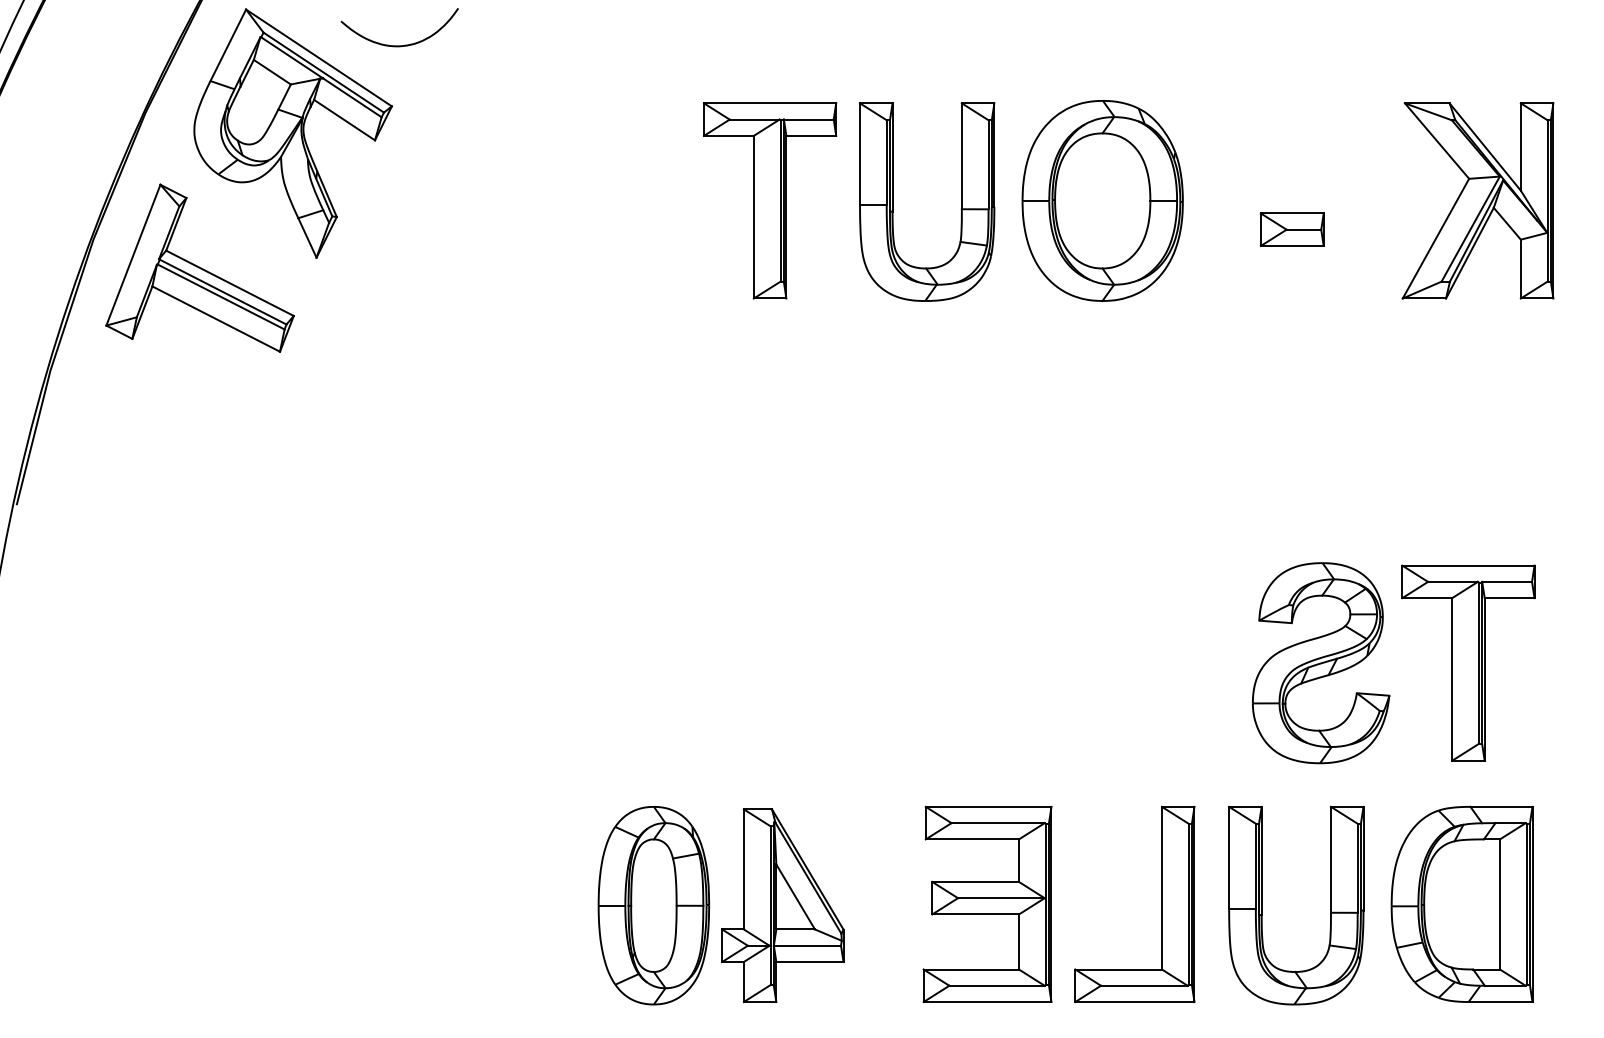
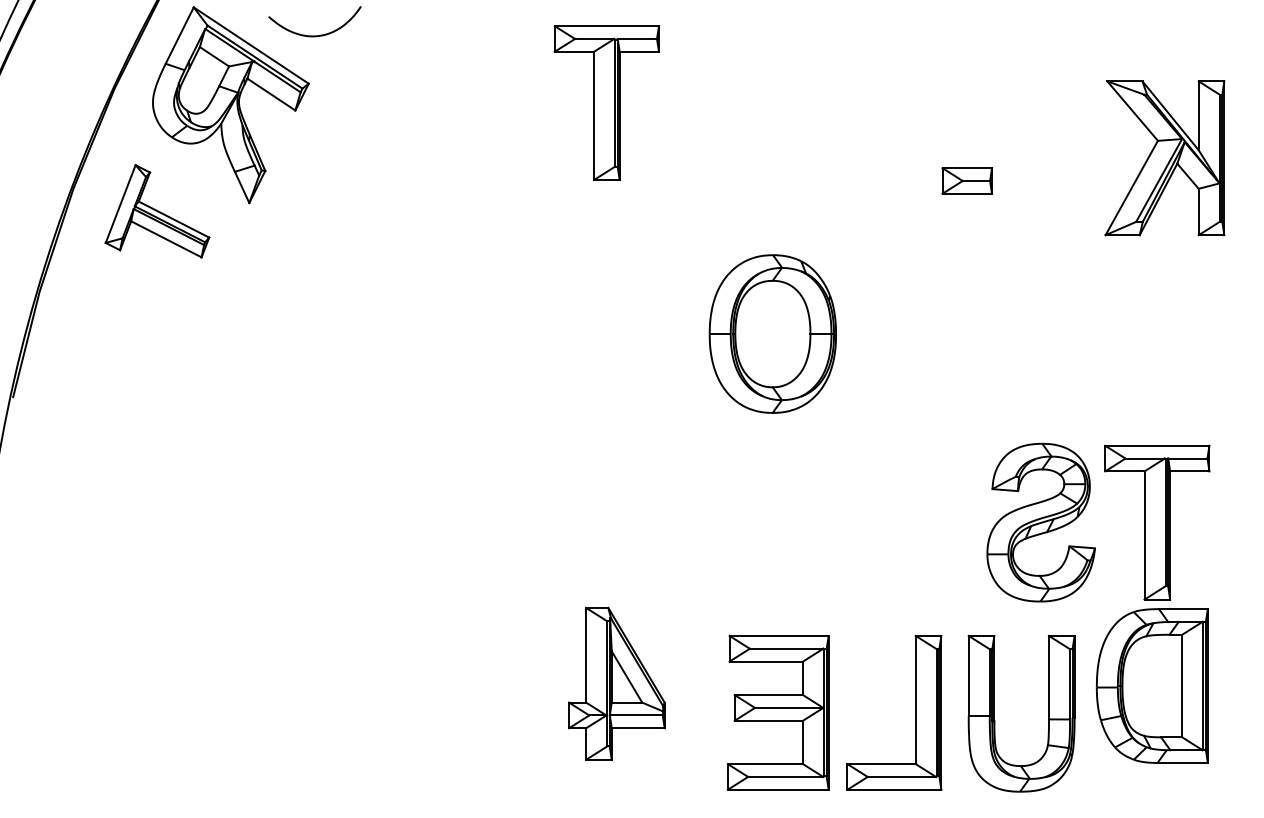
part: (770, 200) -> (607, 102), moved
part: (1102, 201) -> (772, 334), moved
part: (960, 209) -> (756, 165), removed
part: (1291, 229) -> (966, 180), moved
part: (199, 267) -> (157, 210), size x0.7
part: (1461, 903) -> (1151, 685), moved
part: (653, 905) -> (514, 713), removed
part: (782, 905) -> (616, 683), moved

